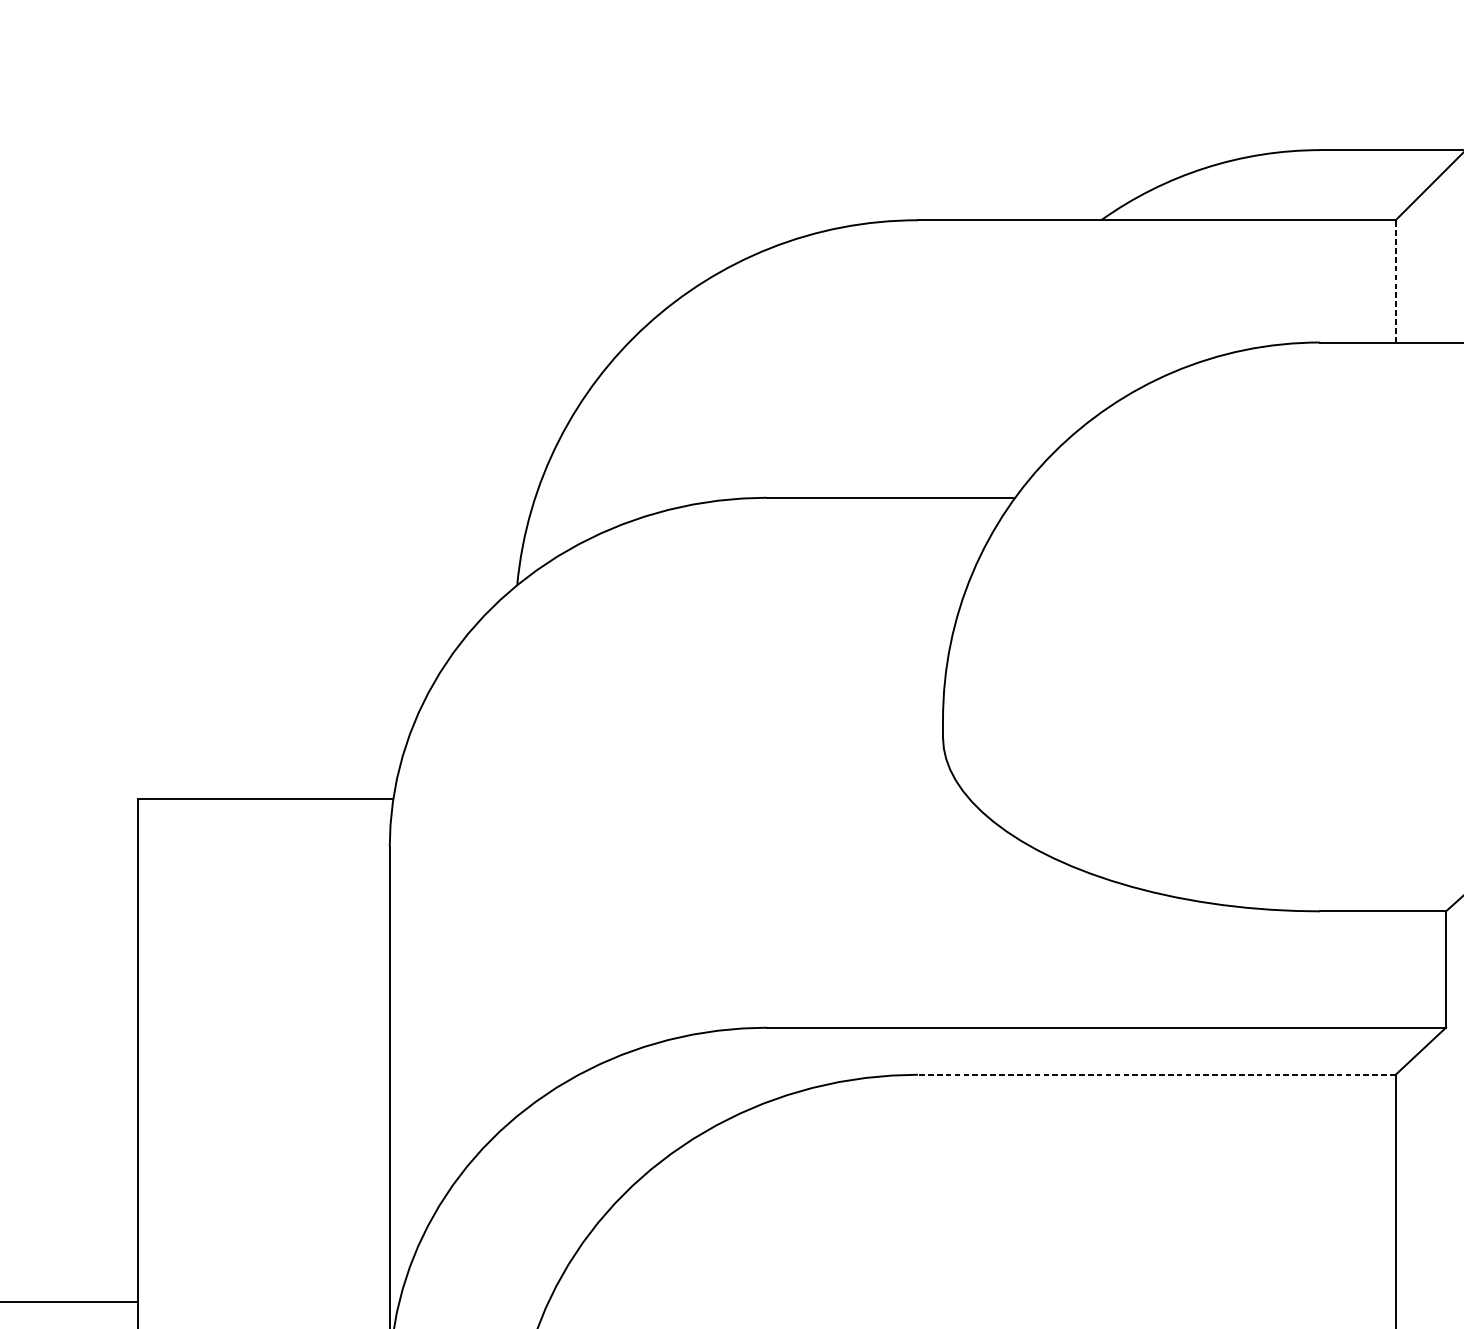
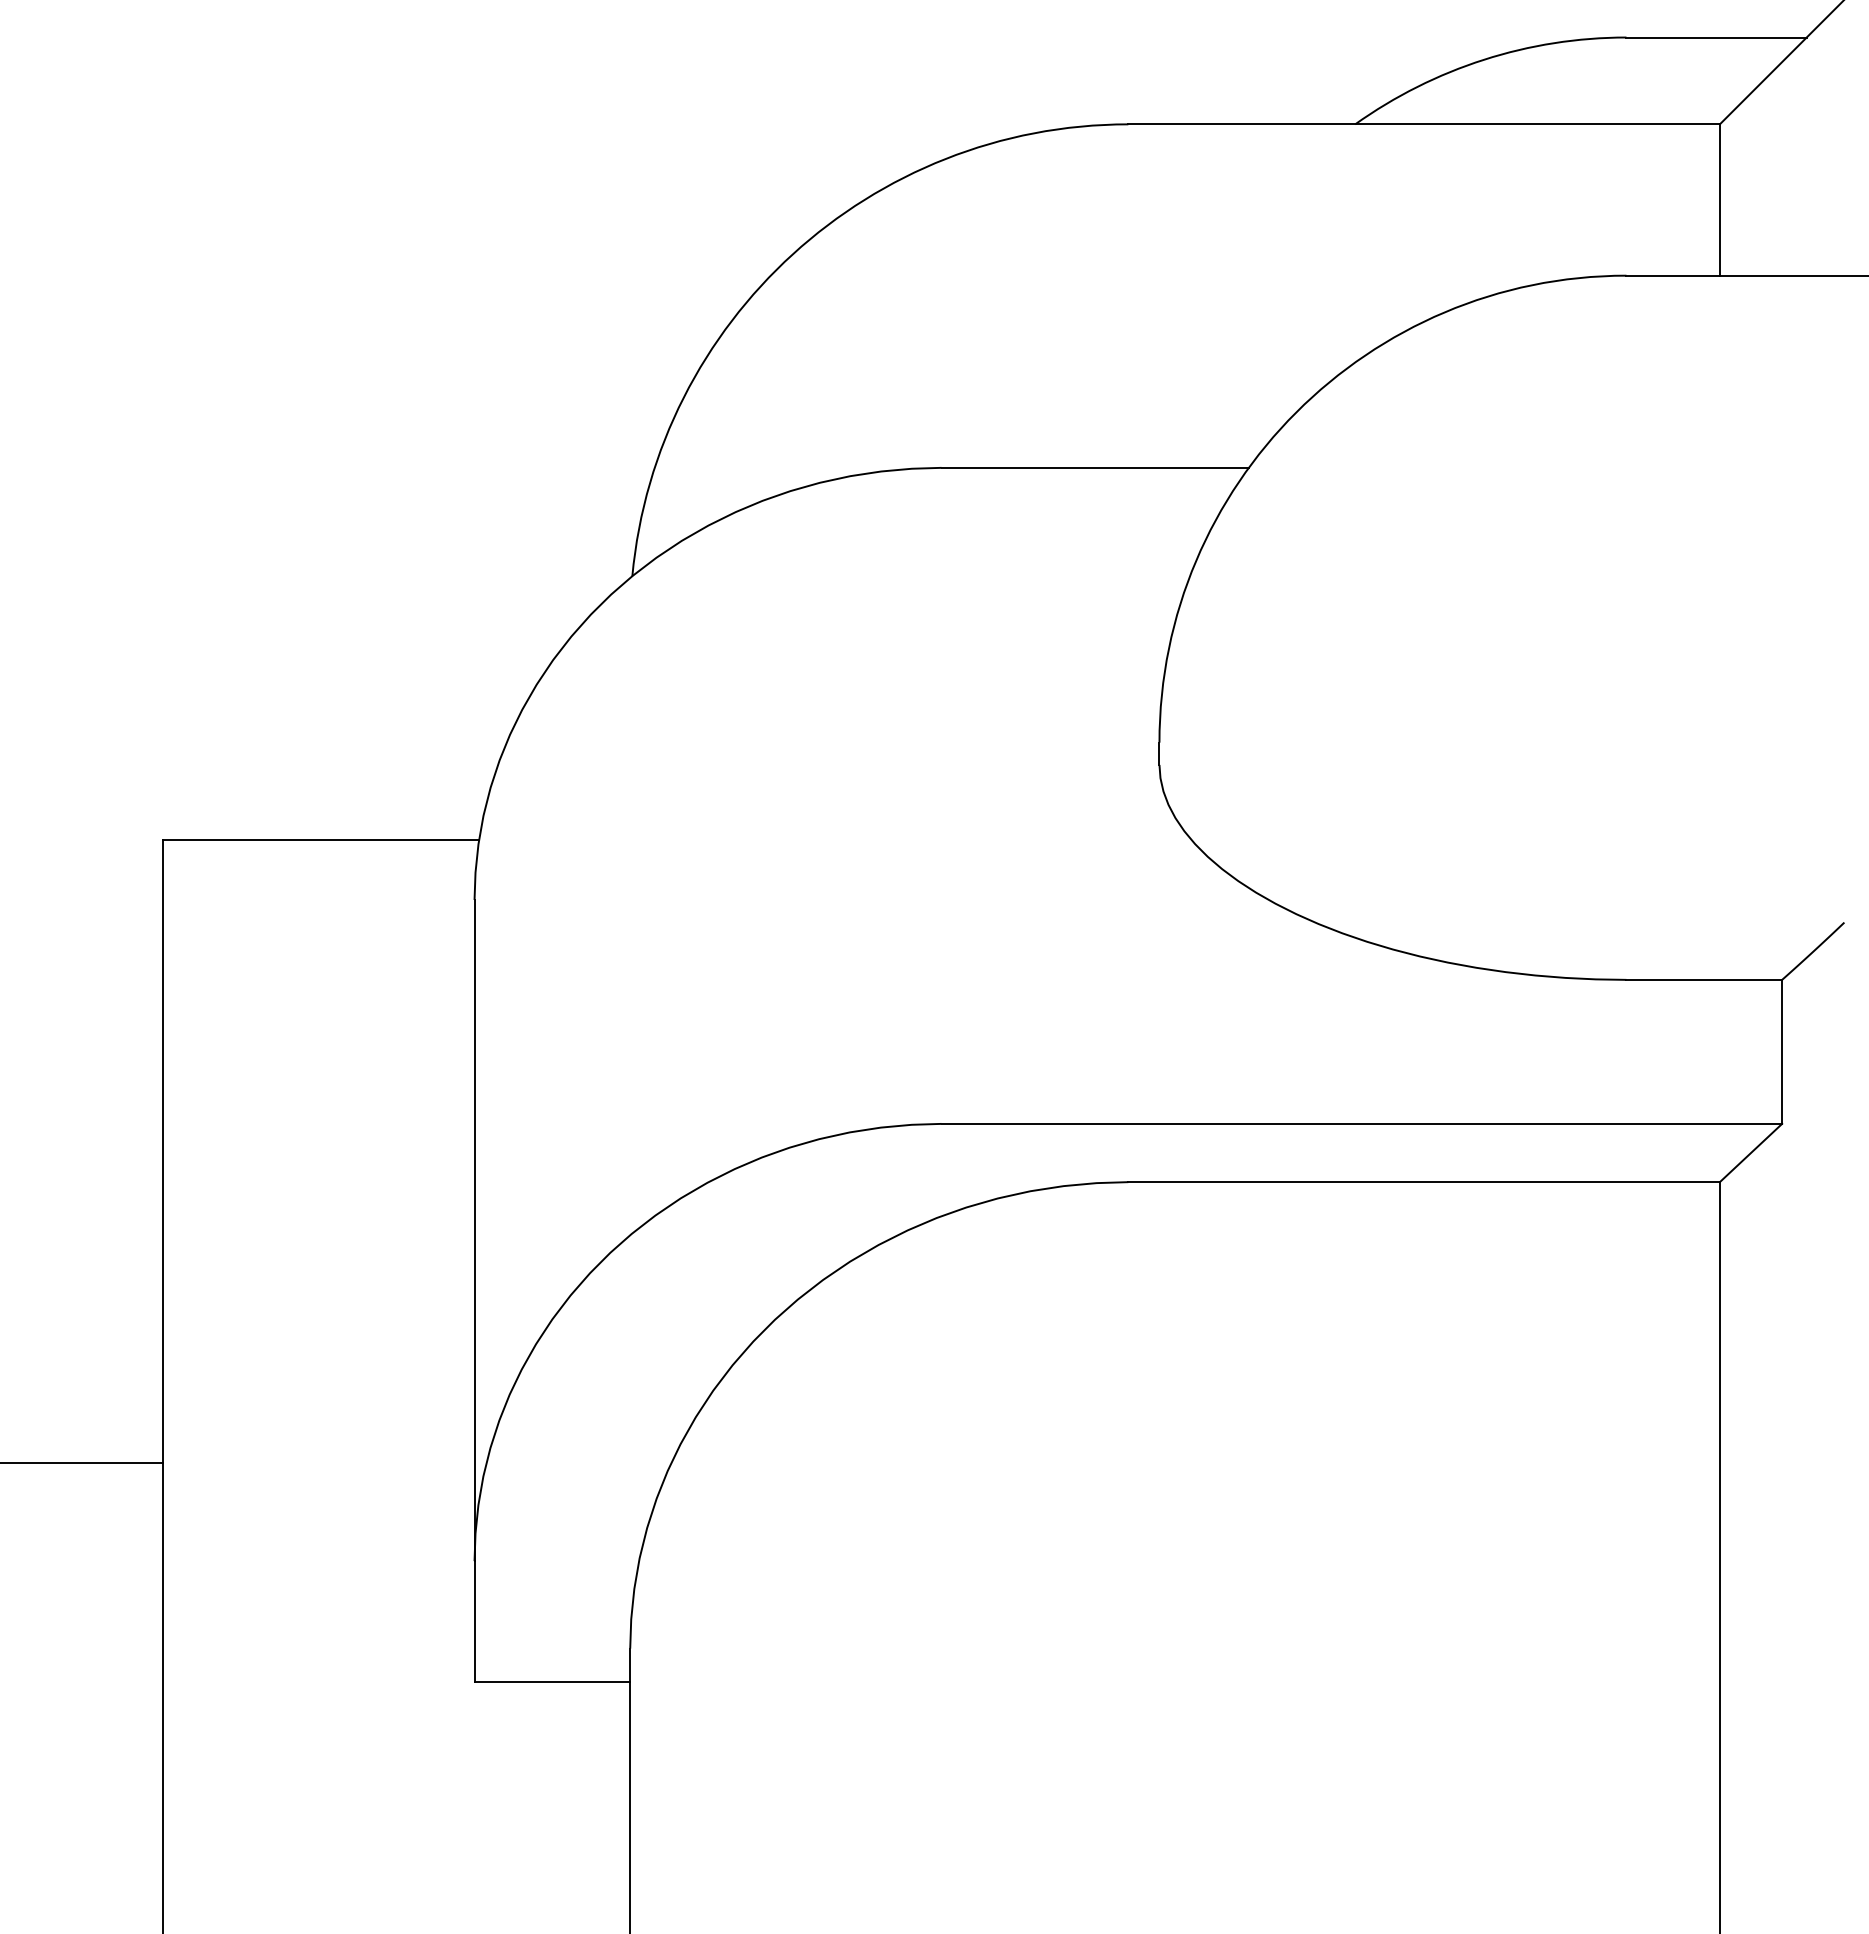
line: (1395, 281) -> (1719, 200), dashed -> solid
line: (1157, 1075) -> (1424, 1182), dashed -> solid

